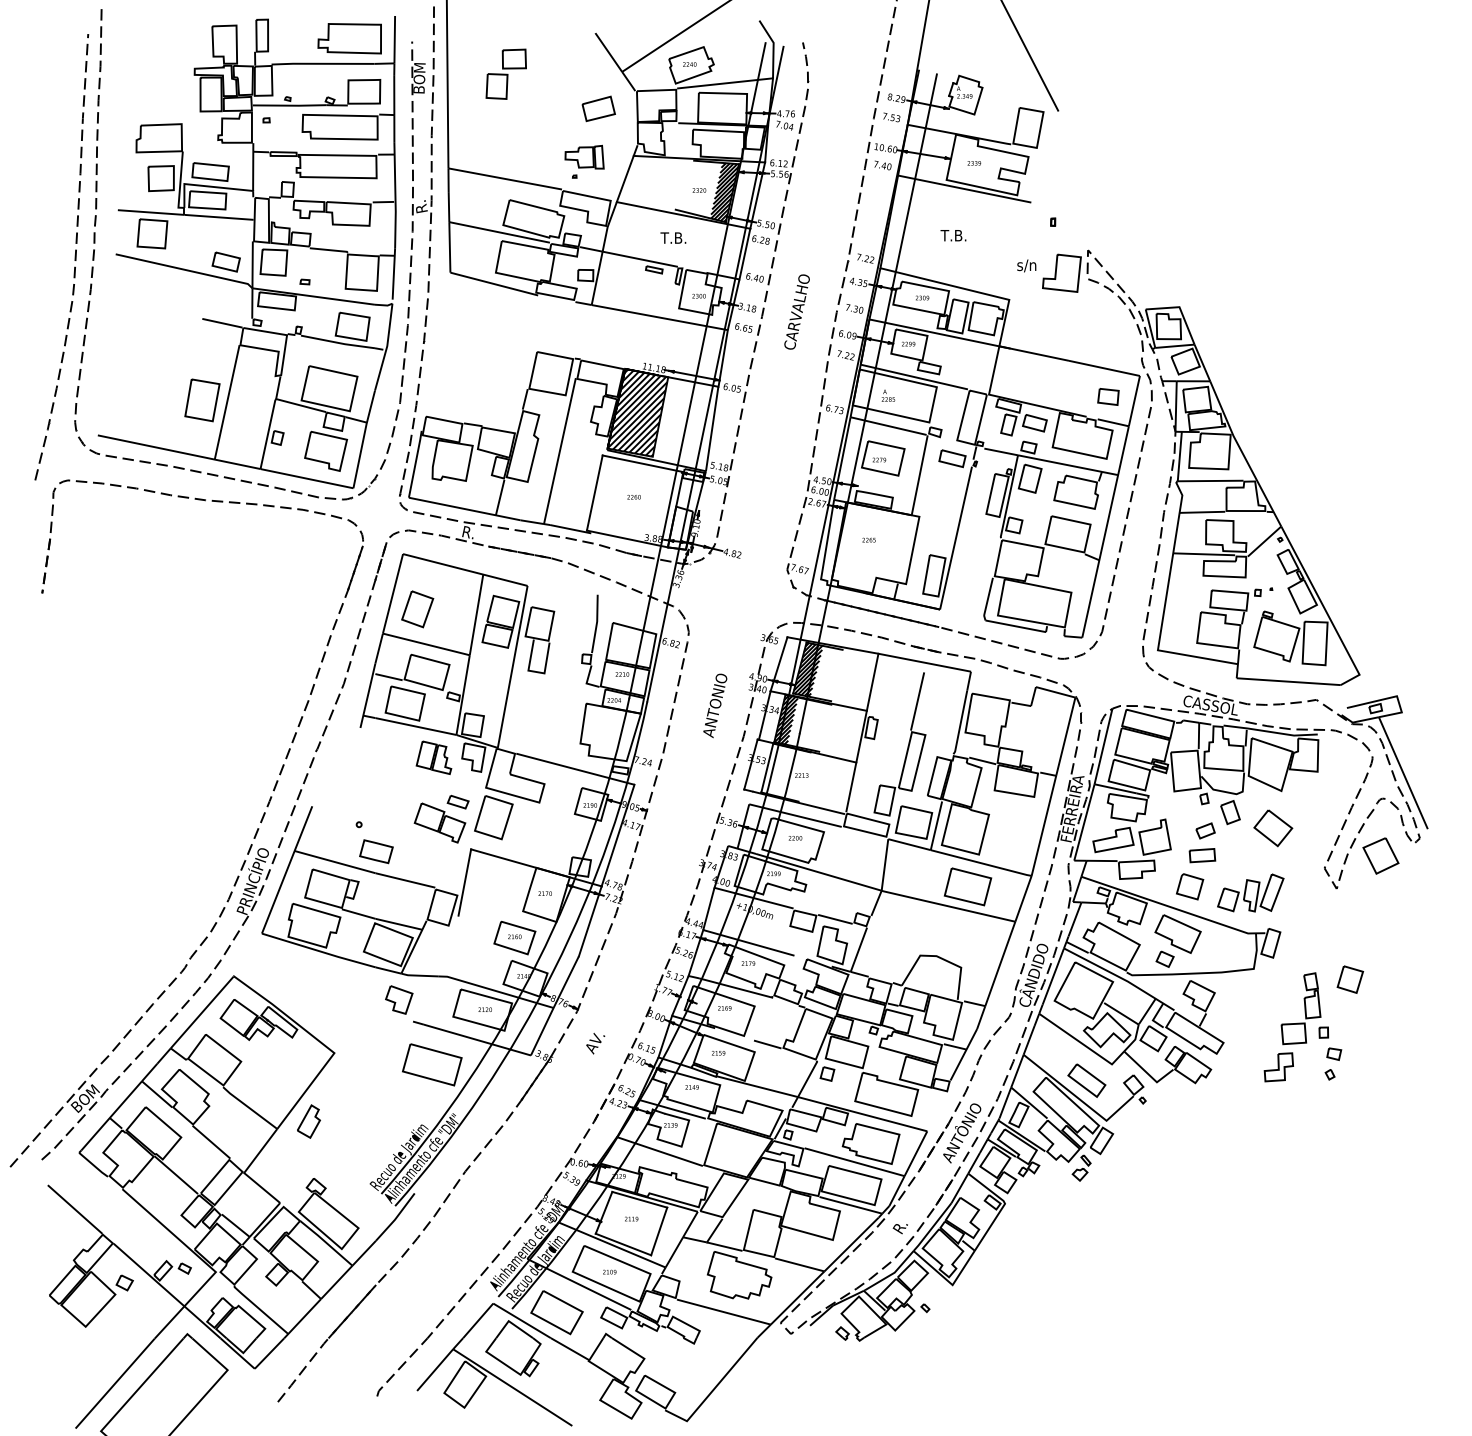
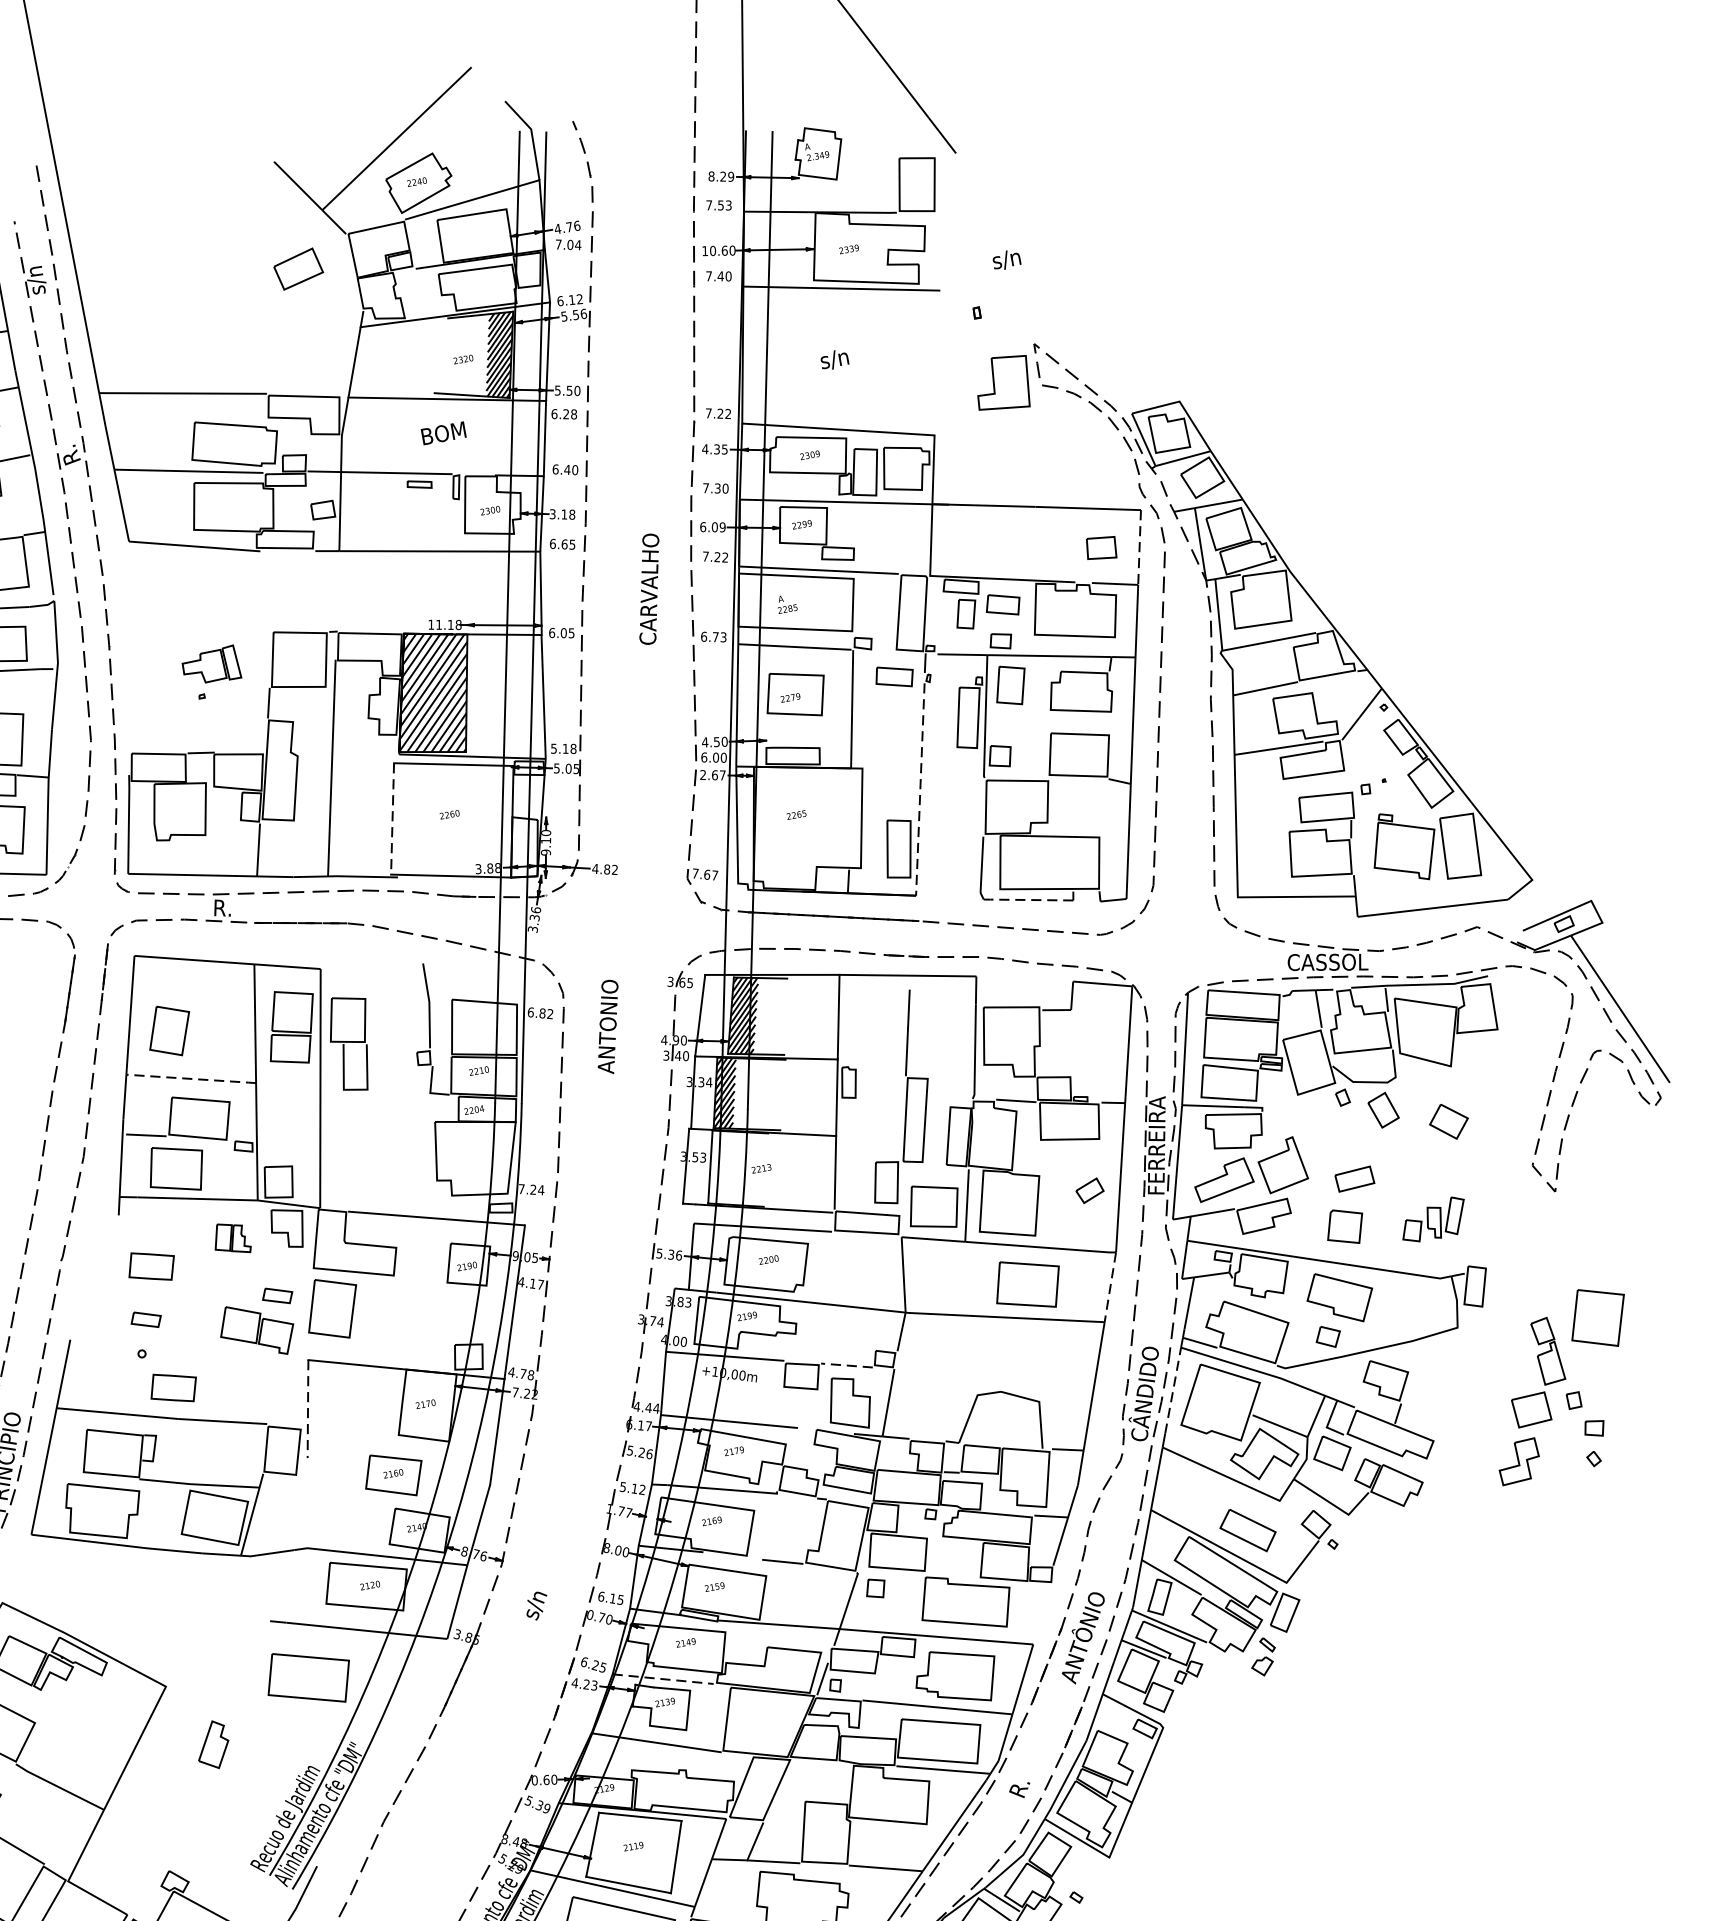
part: (505, 73) -> (156, 242), removed
text: (419, 78) -> (34, 272), BOM -> s/n
part: (584, 161) -> (211, 672), moved
text: (953, 236) -> (838, 359), T.B. -> s/n
text: (676, 237) -> (442, 432), T.B. -> BOM
text: (1026, 265) -> (1006, 259), moved
text: (796, 311) -> (648, 588), moved
line: (1134, 401) -> (1139, 548), solid -> dashed
line: (594, 493) -> (392, 819), solid -> dashed
line: (955, 538) -> (919, 790), solid -> dashed
line: (1014, 626) -> (1026, 900), solid -> dashed
line: (427, 644) -> (192, 1078), solid -> dashed
text: (715, 705) -> (608, 1026), moved
part: (433, 757) -> (230, 1238), size x0.7
part: (376, 766) -> (151, 1266), added
part: (365, 801) -> (145, 1319), added
part: (1273, 828) -> (1449, 1121), size x0.7
part: (1205, 830) -> (1089, 1190), moved
part: (1380, 855) -> (1609, 1132), removed
line: (464, 882) -> (307, 1409), solid -> dashed
part: (1250, 892) -> (1432, 1219), size x0.7
line: (1023, 898) -> (1110, 1286), solid -> dashed
line: (835, 919) -> (847, 1365), solid -> dashed
line: (1053, 976) -> (1173, 1390), solid -> dashed
part: (1350, 979) -> (1598, 1317), size x1.6
part: (399, 999) -> (245, 1593), removed
text: (595, 1043) -> (536, 1605), AV. -> s/n
line: (672, 1109) -> (663, 1679), solid -> dashed
part: (308, 1121) -> (212, 1745), moved

